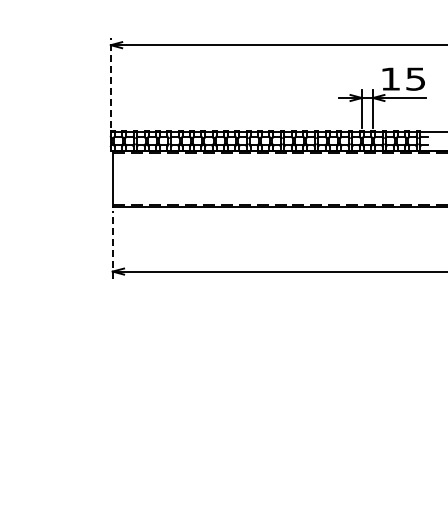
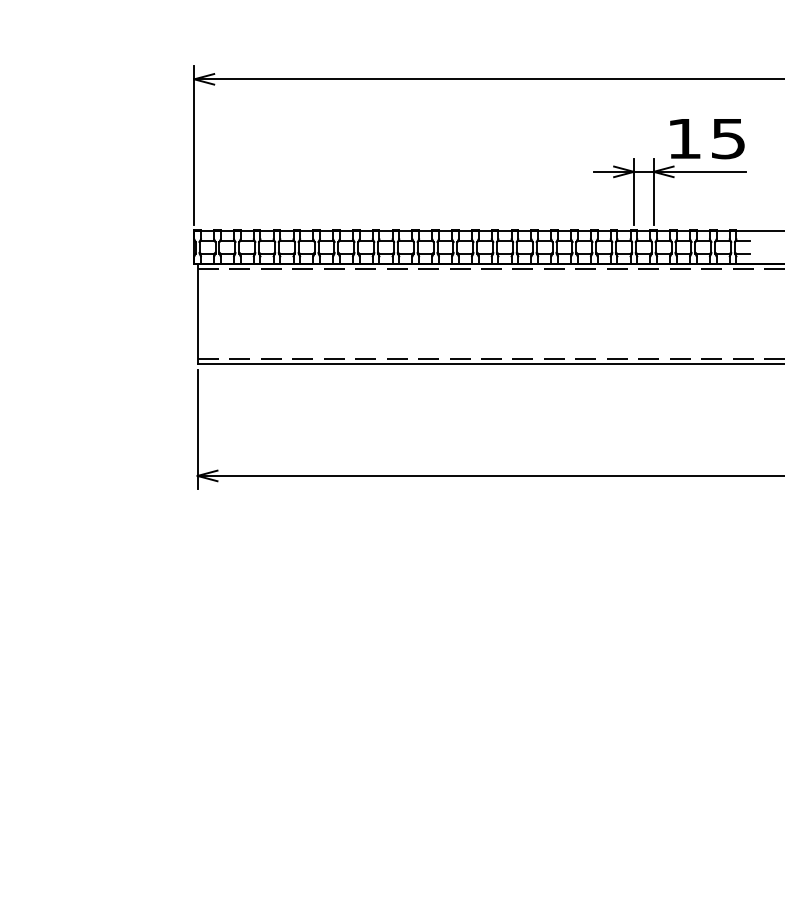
line: (110, 82) -> (193, 144), dashed -> solid
line: (112, 245) -> (197, 430), dashed -> solid

